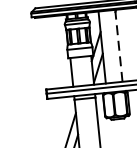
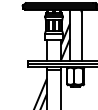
line: (118, 44) -> (81, 34), dashed -> solid

